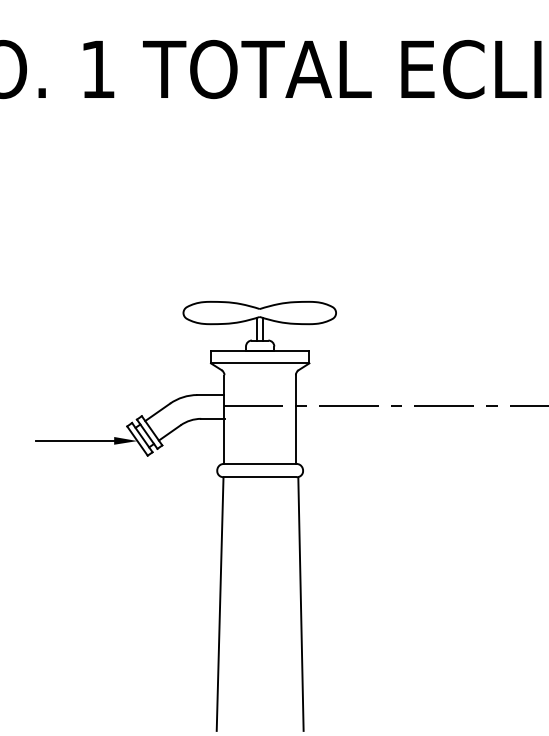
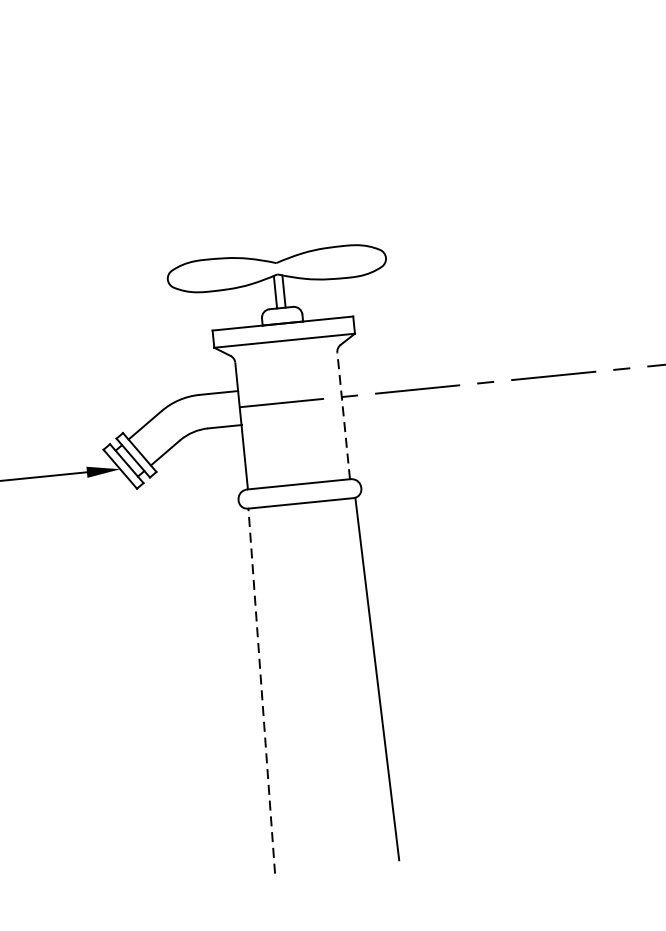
line: (295, 419) -> (343, 415), solid -> dashed
line: (220, 604) -> (262, 691), solid -> dashed

